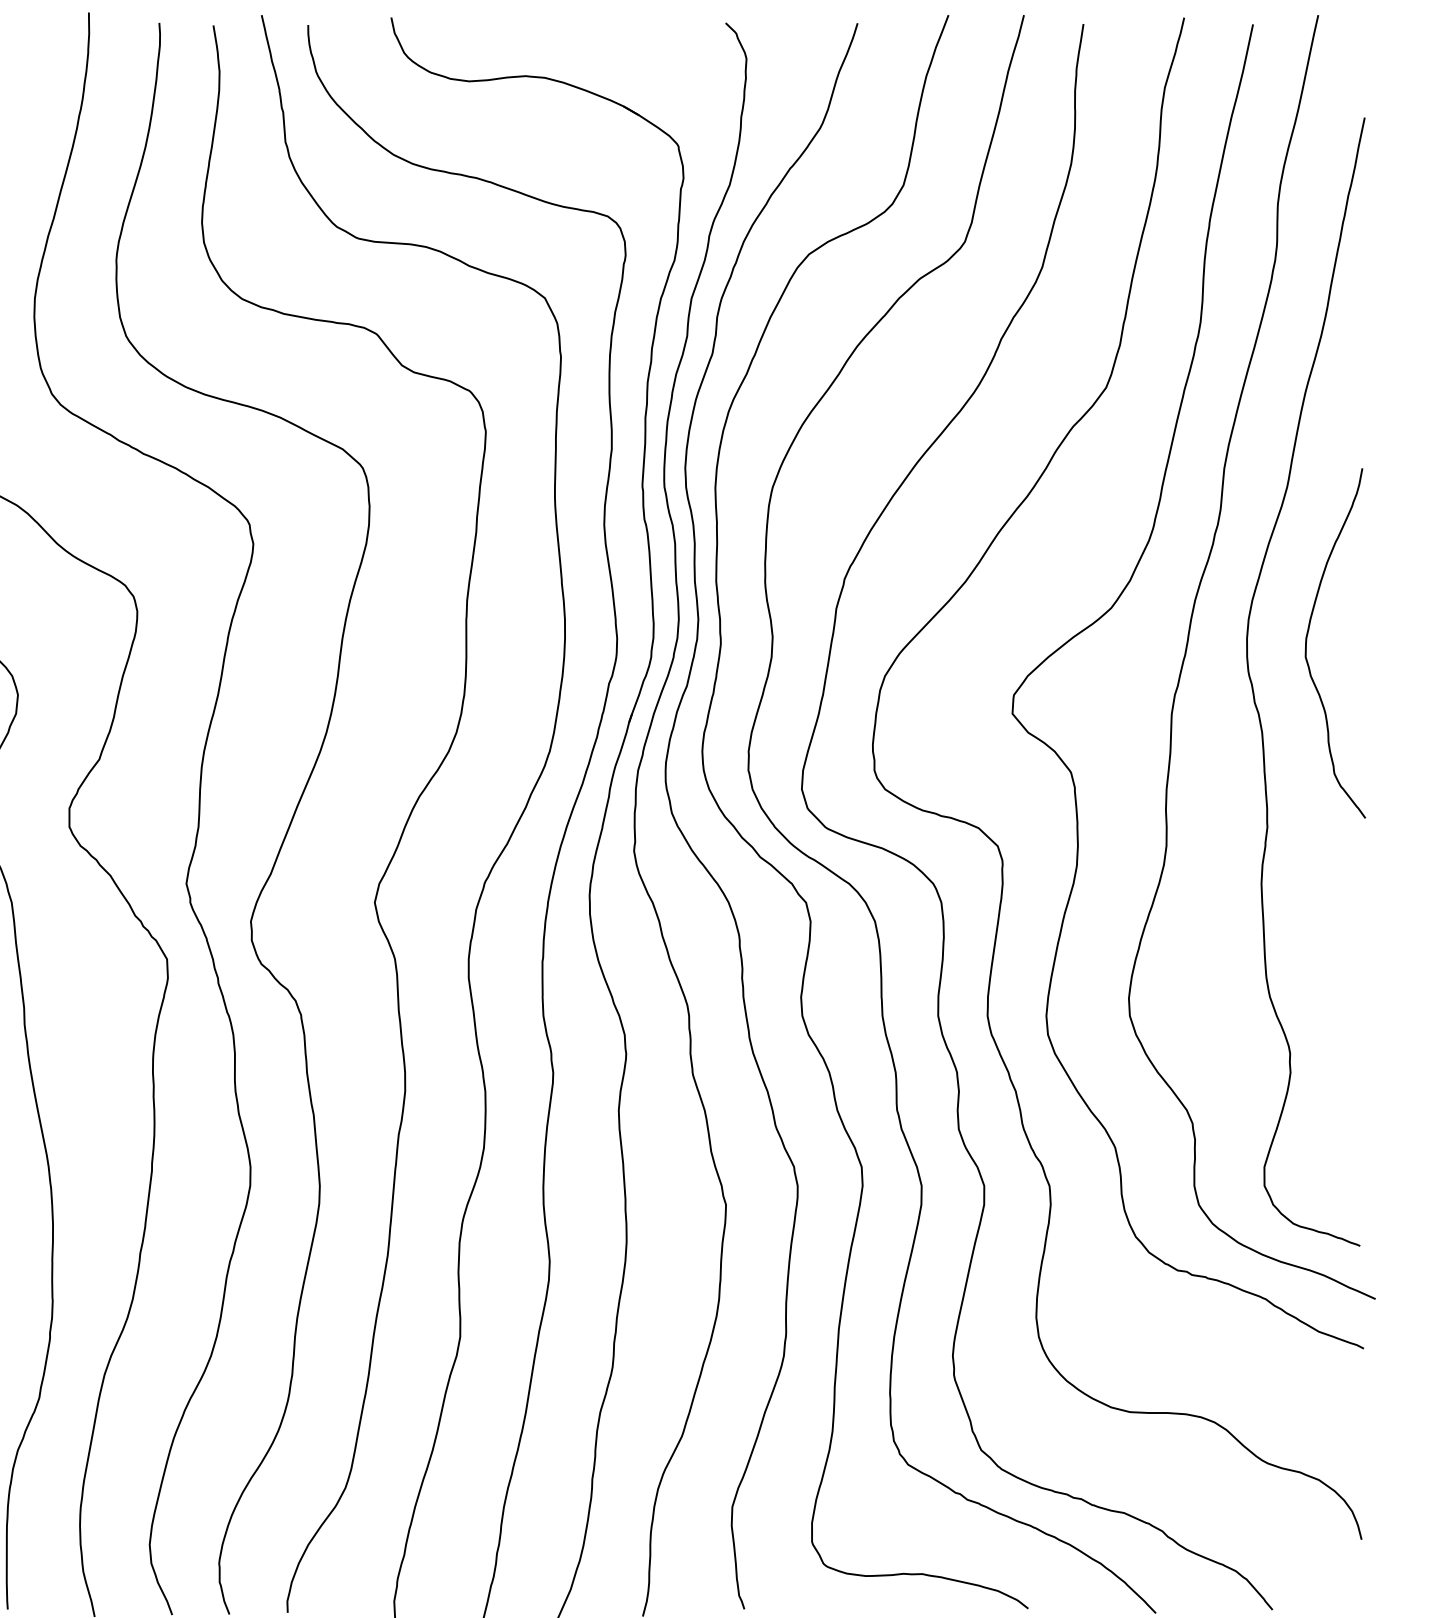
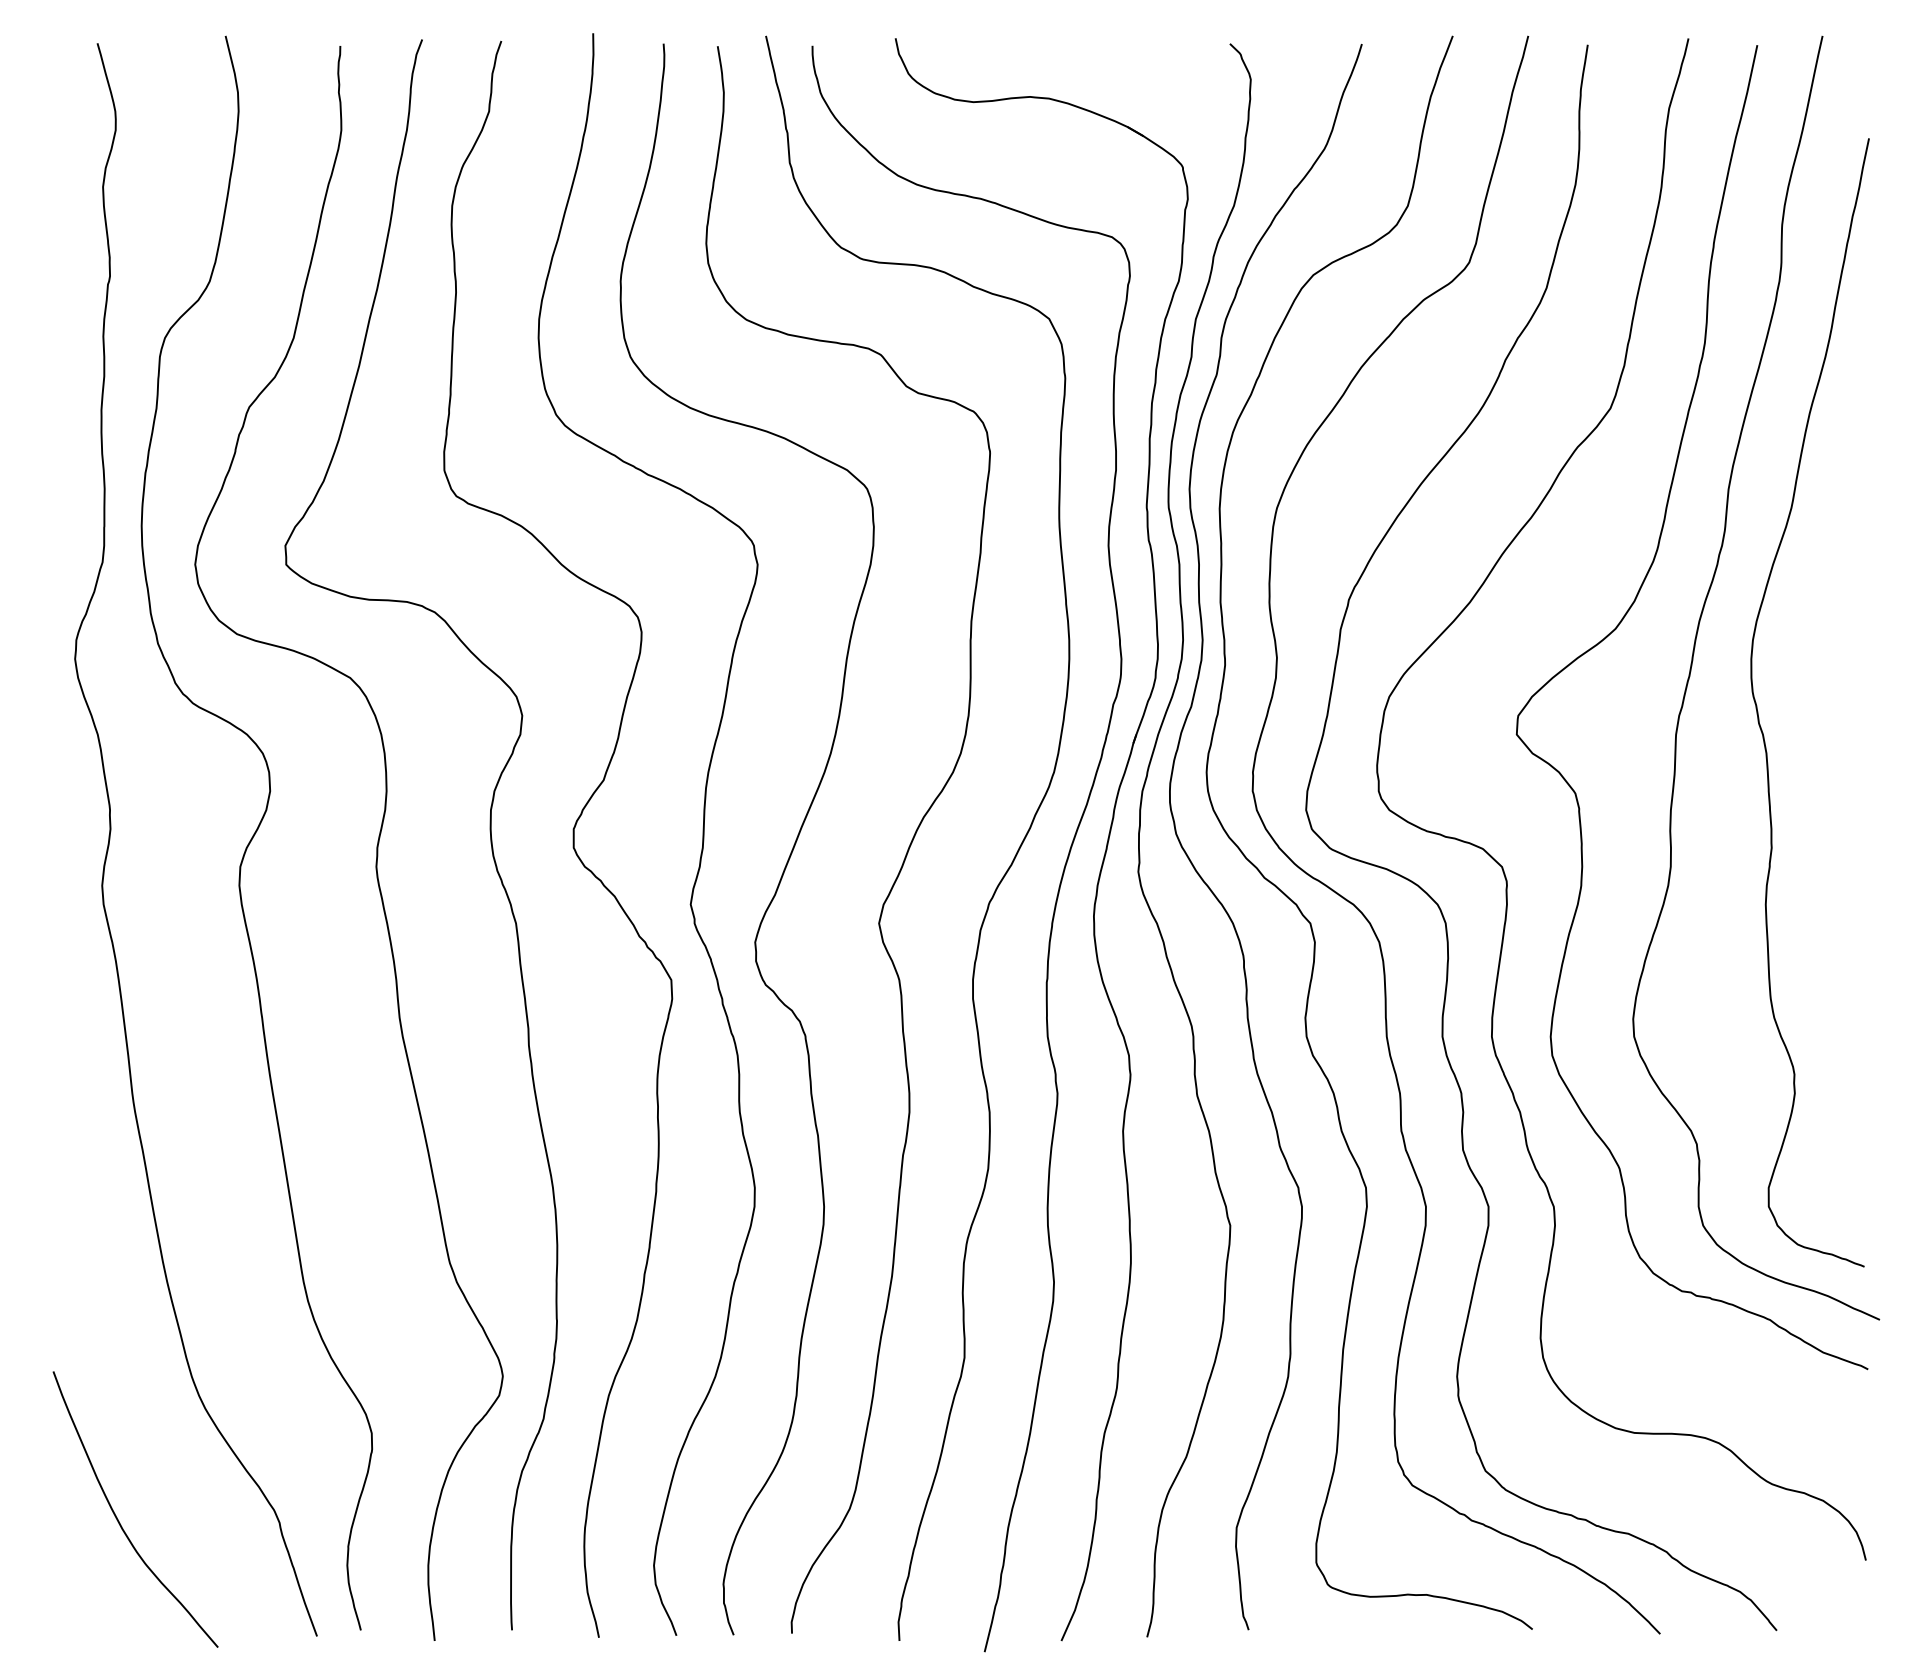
curve: (1307, 643) -> (1811, 664), removed

